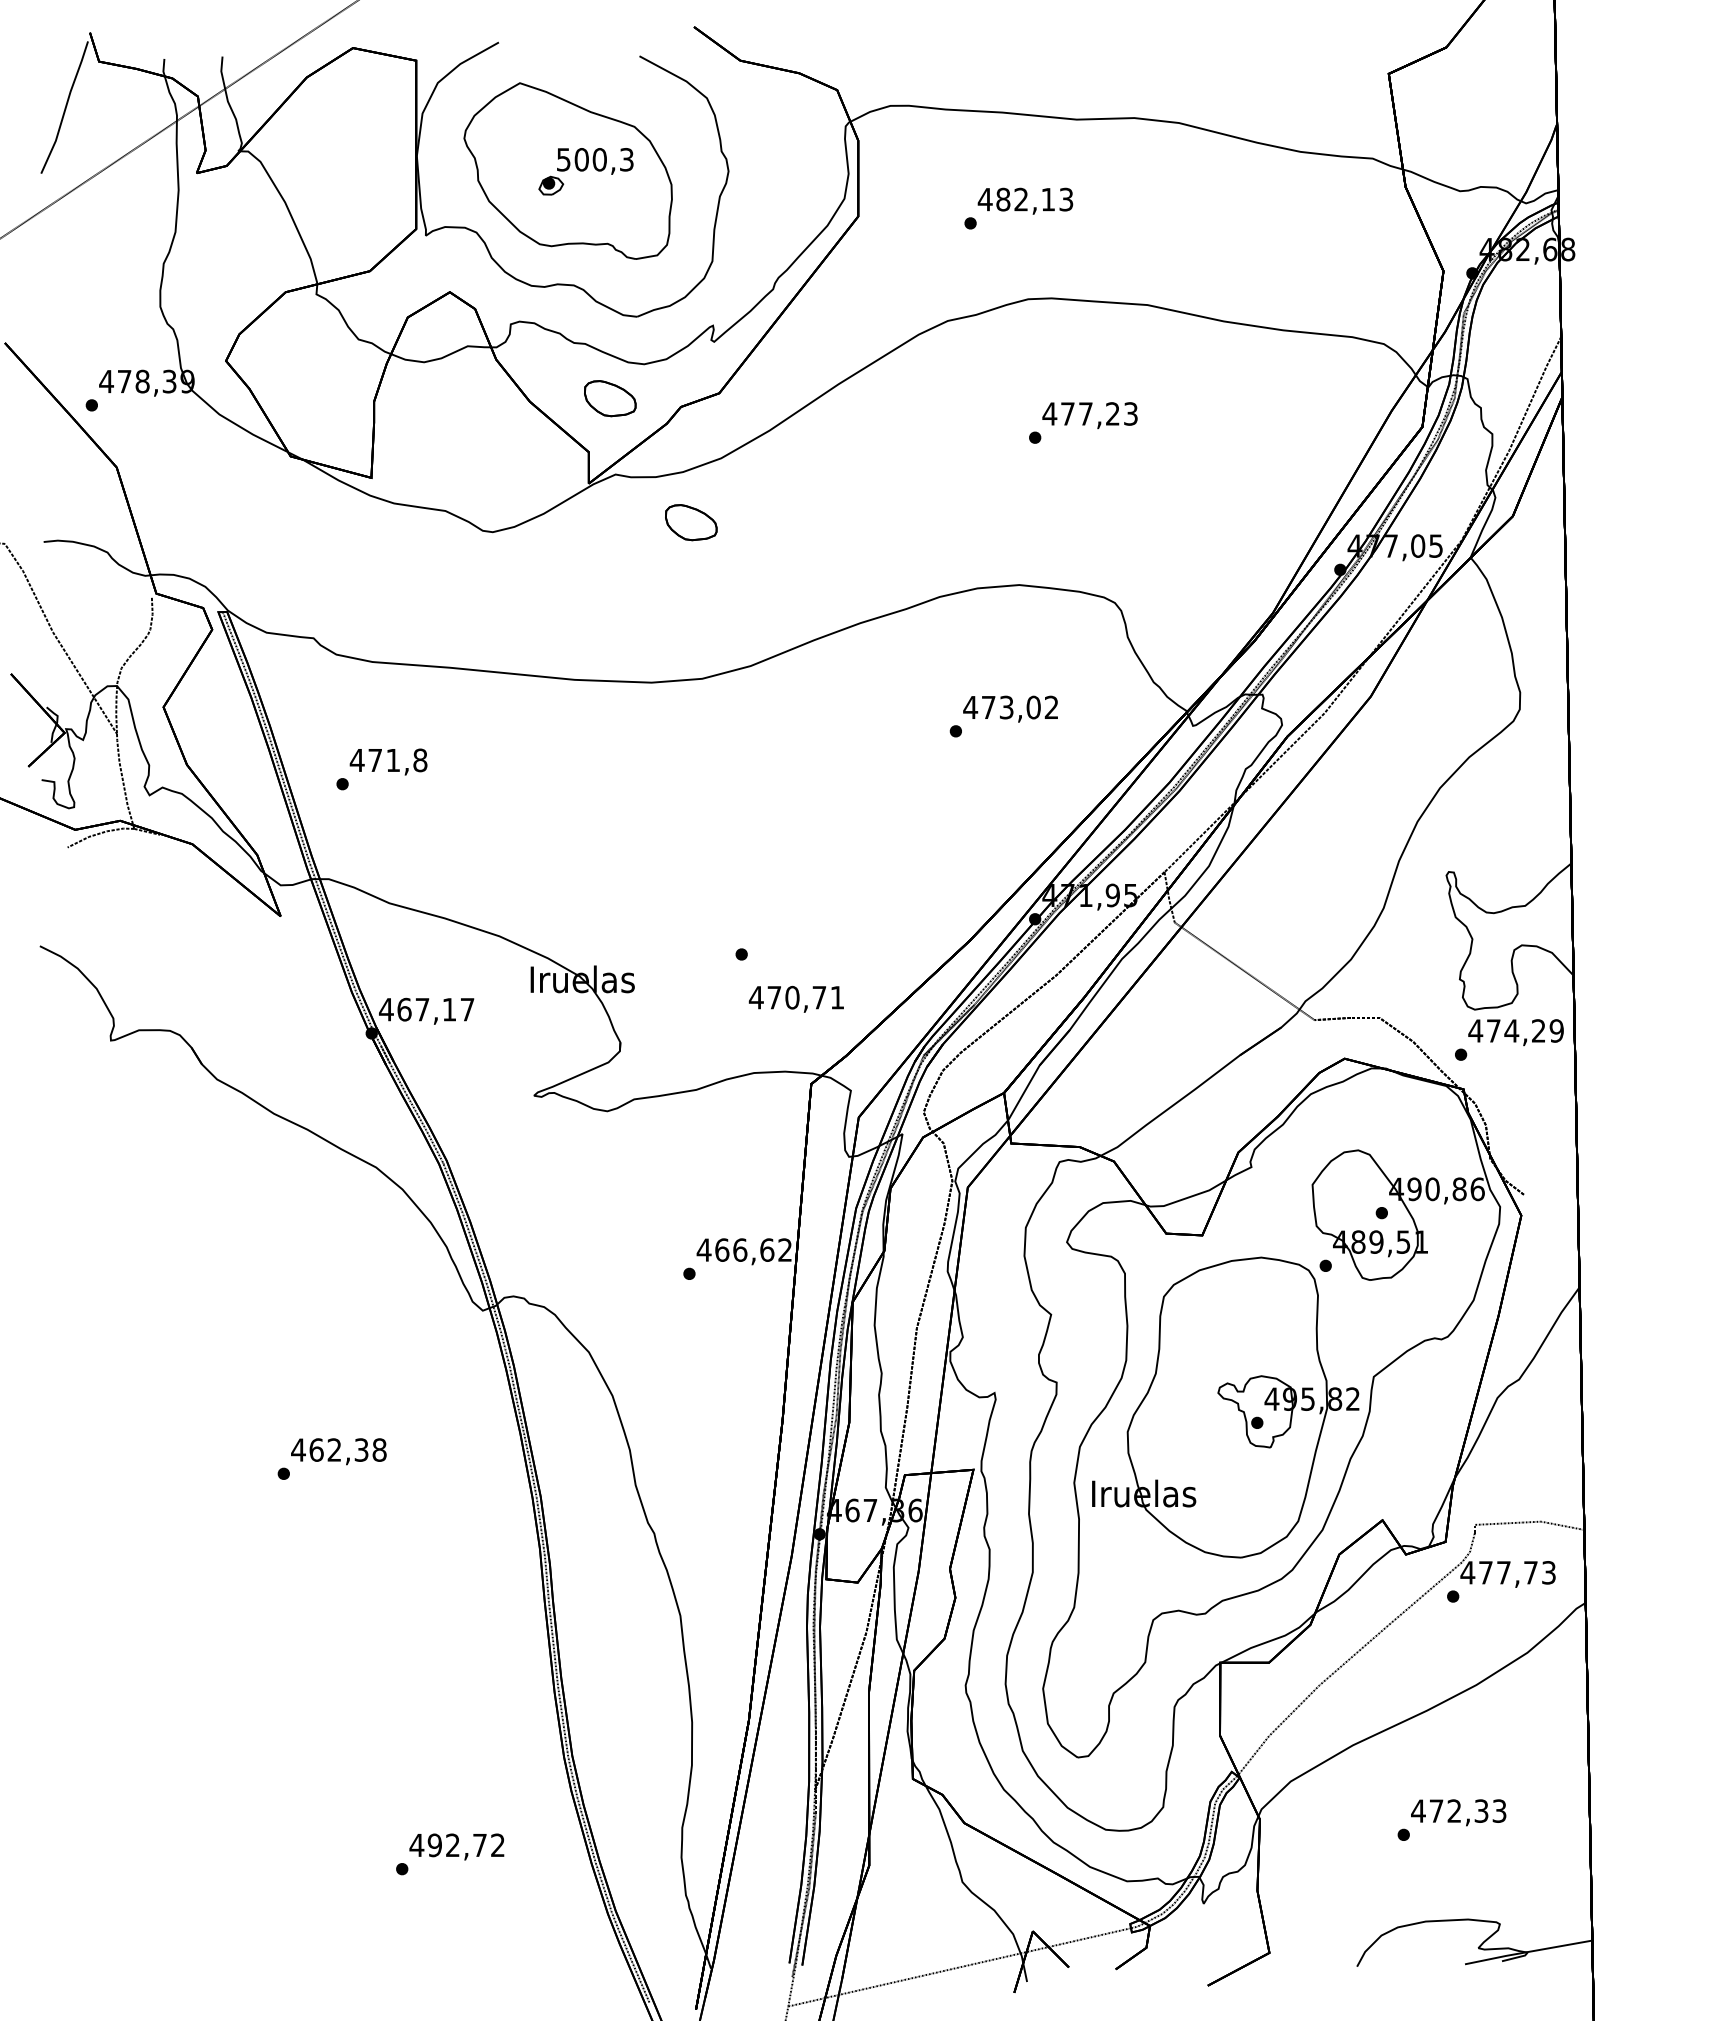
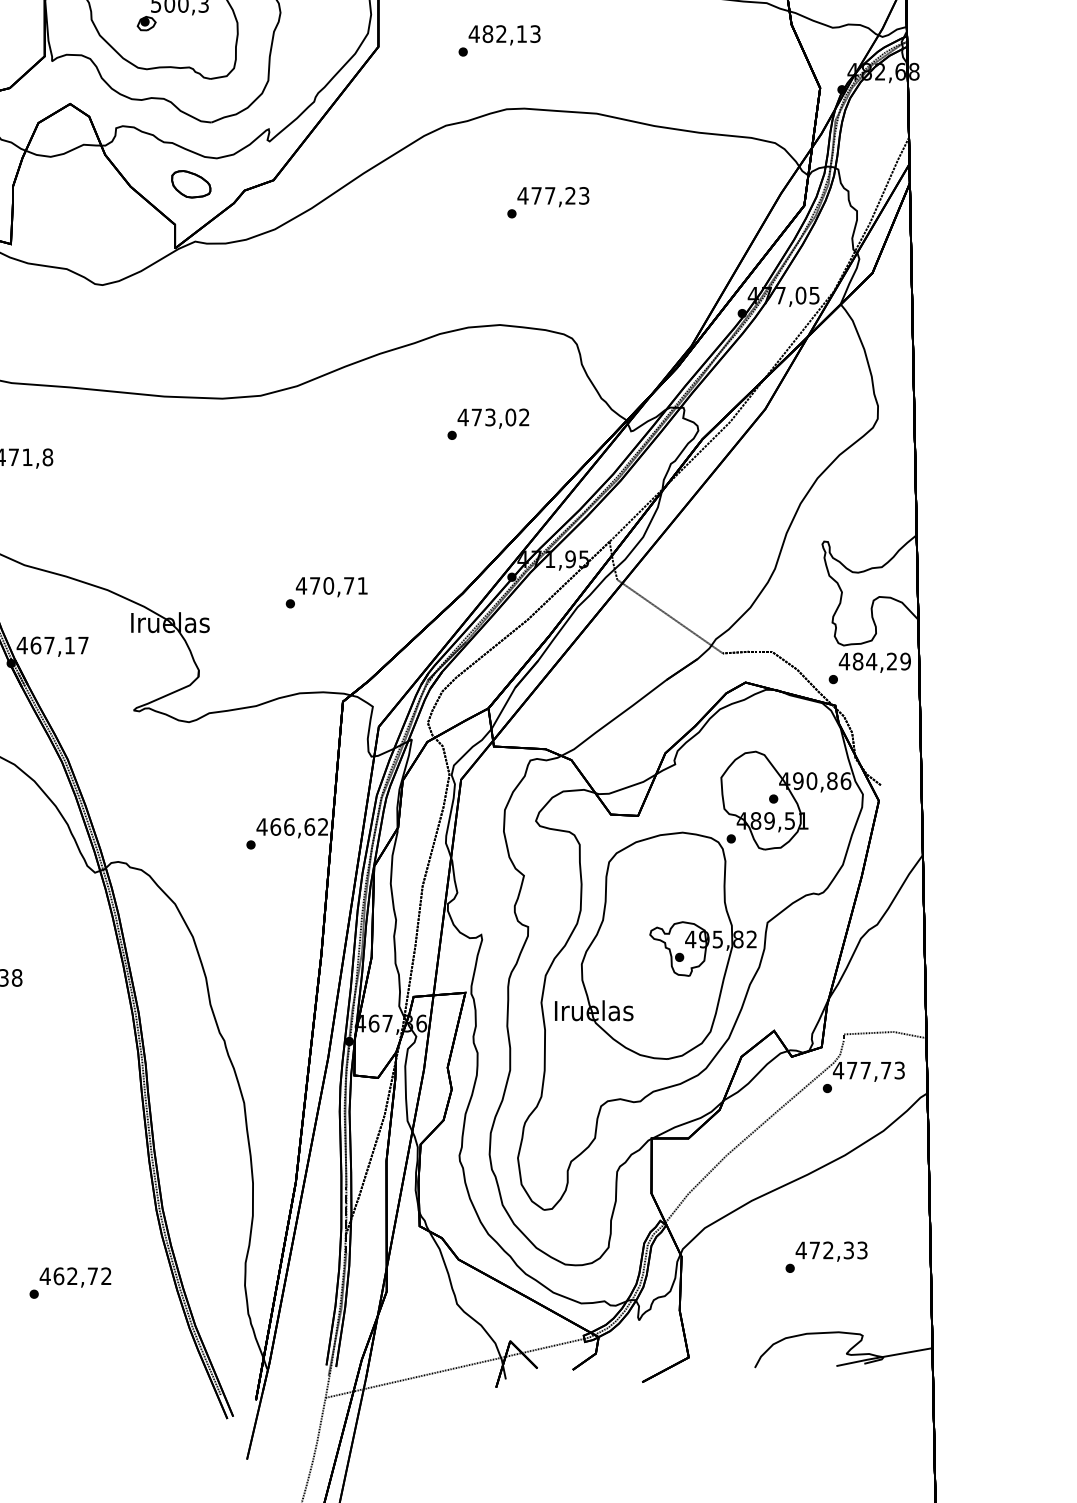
part: (691, 522) -> (252, 277), removed
text: (795, 998) -> (331, 586), moved
text: (1493, 1030) -> (857, 661), 474,29 -> 484,29
text: (434, 1845) -> (58, 1276), 492,72 -> 462,72

